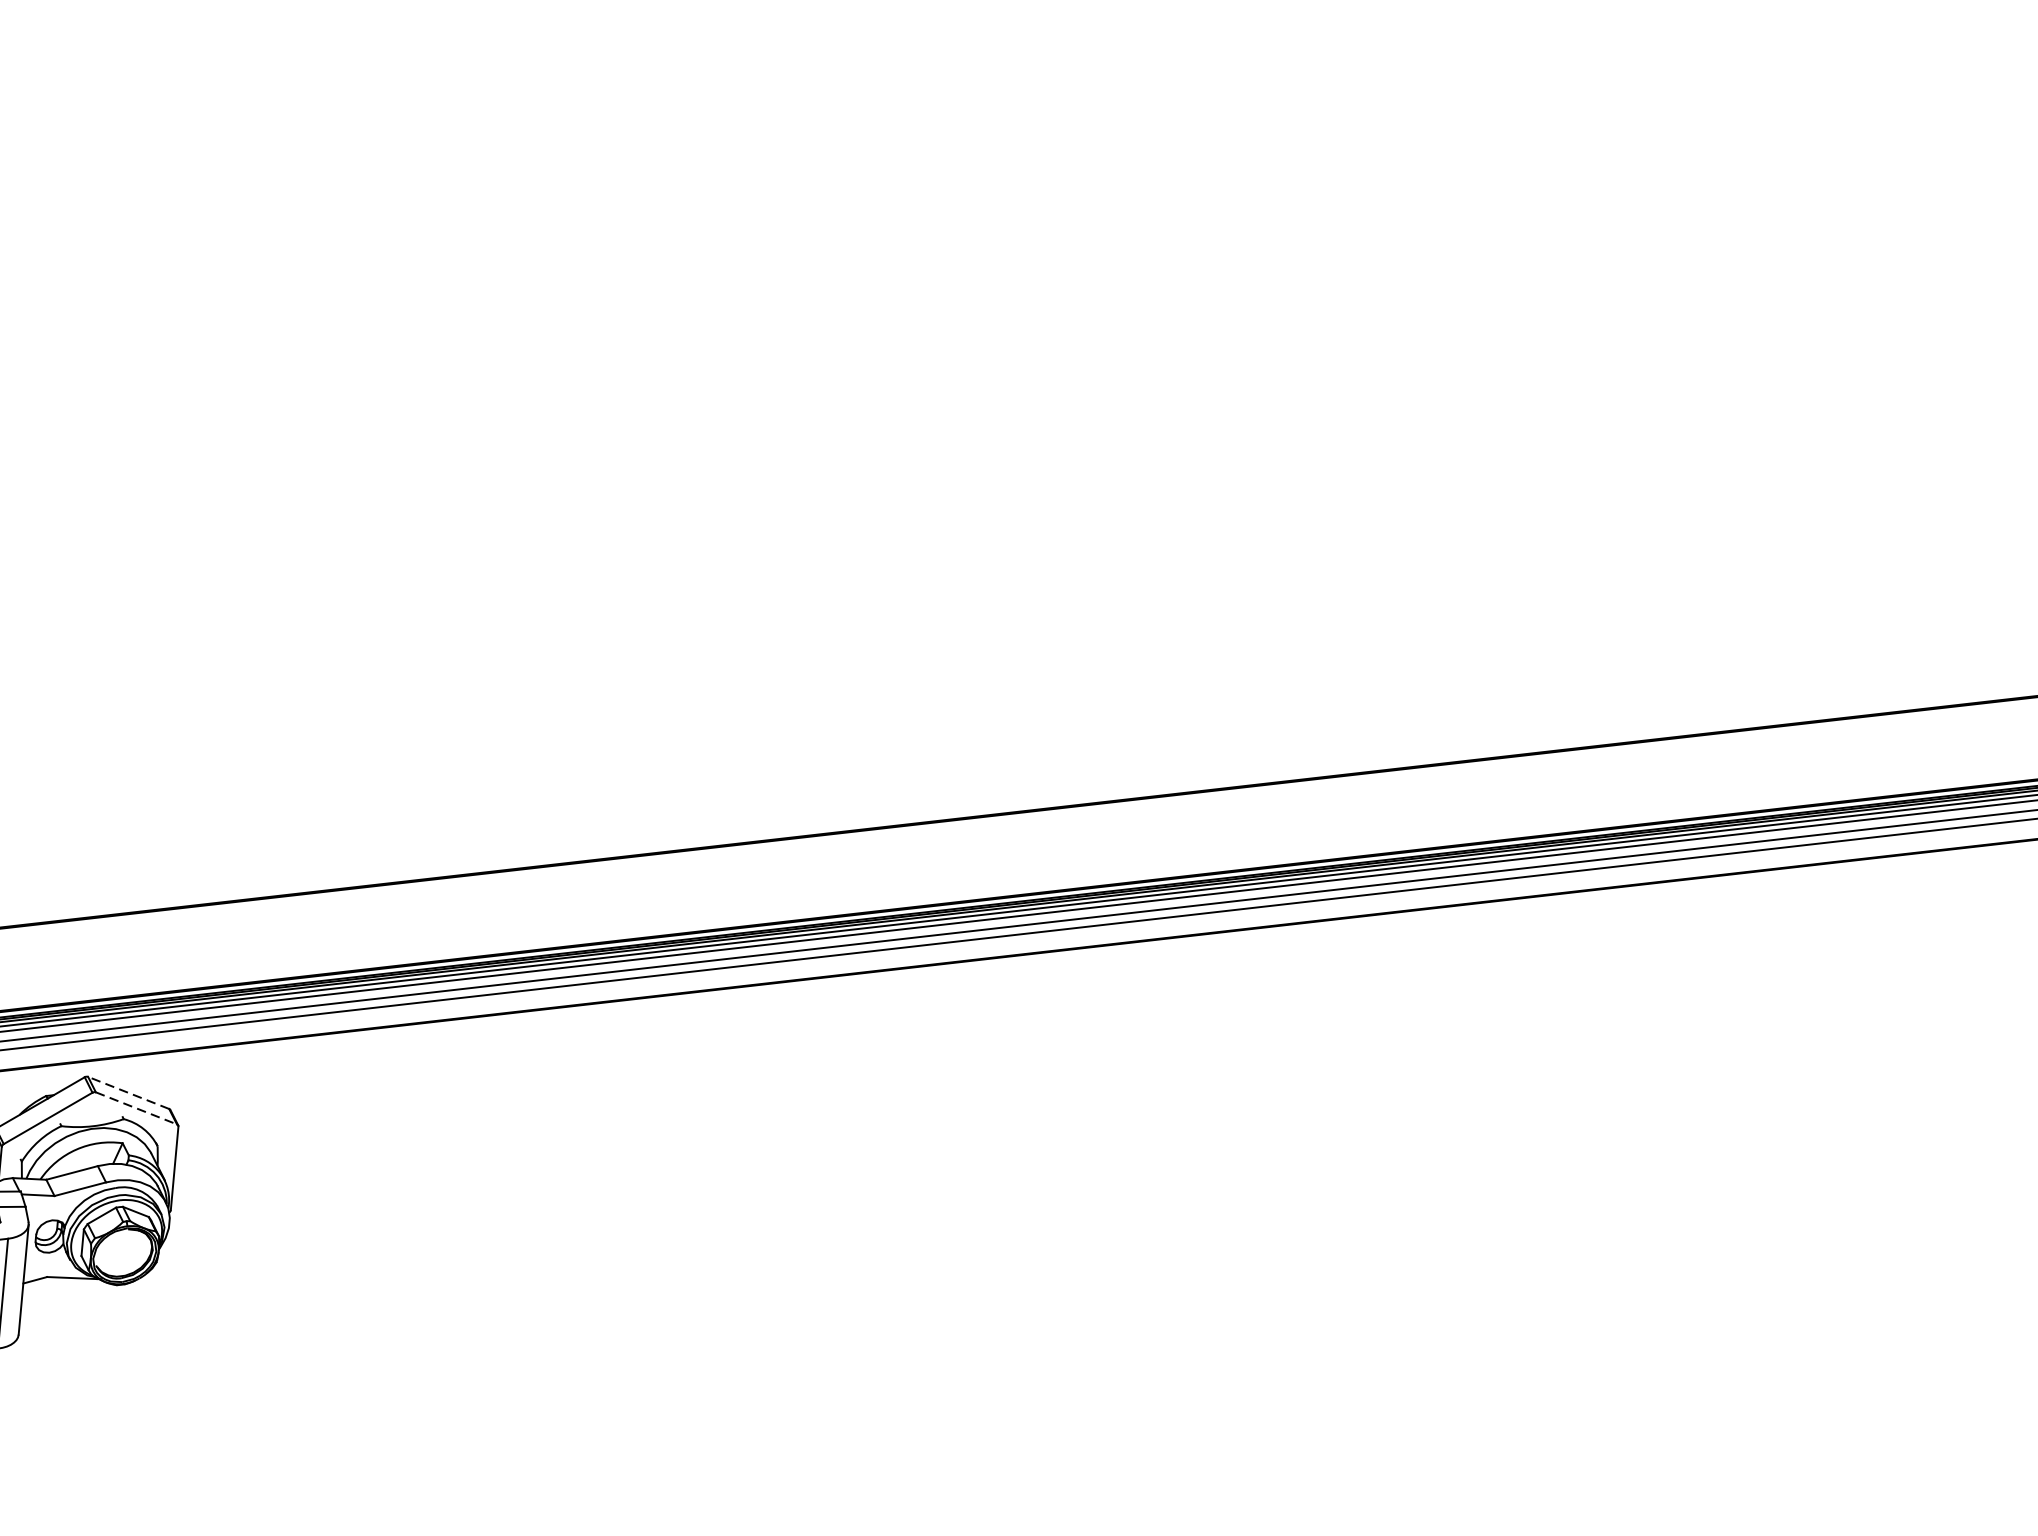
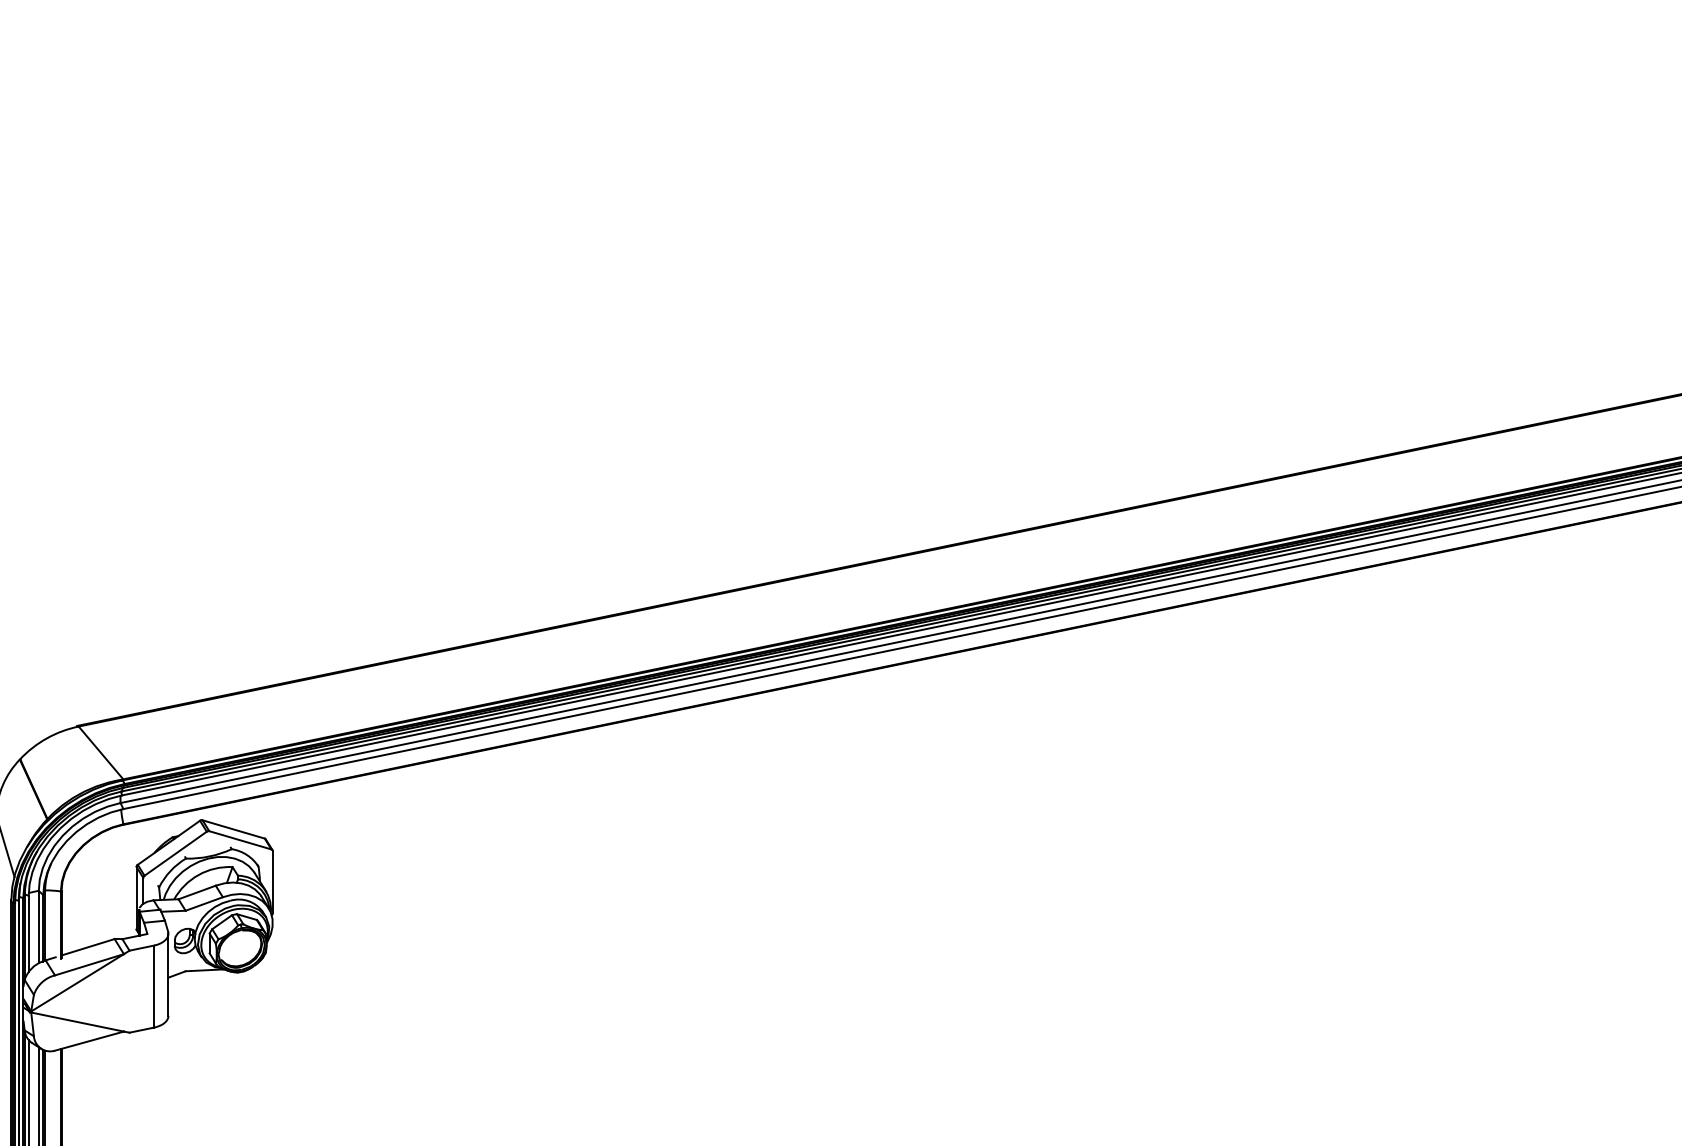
line: (128, 1093) -> (233, 829), dashed -> solid
line: (136, 1108) -> (240, 840), dashed -> solid

